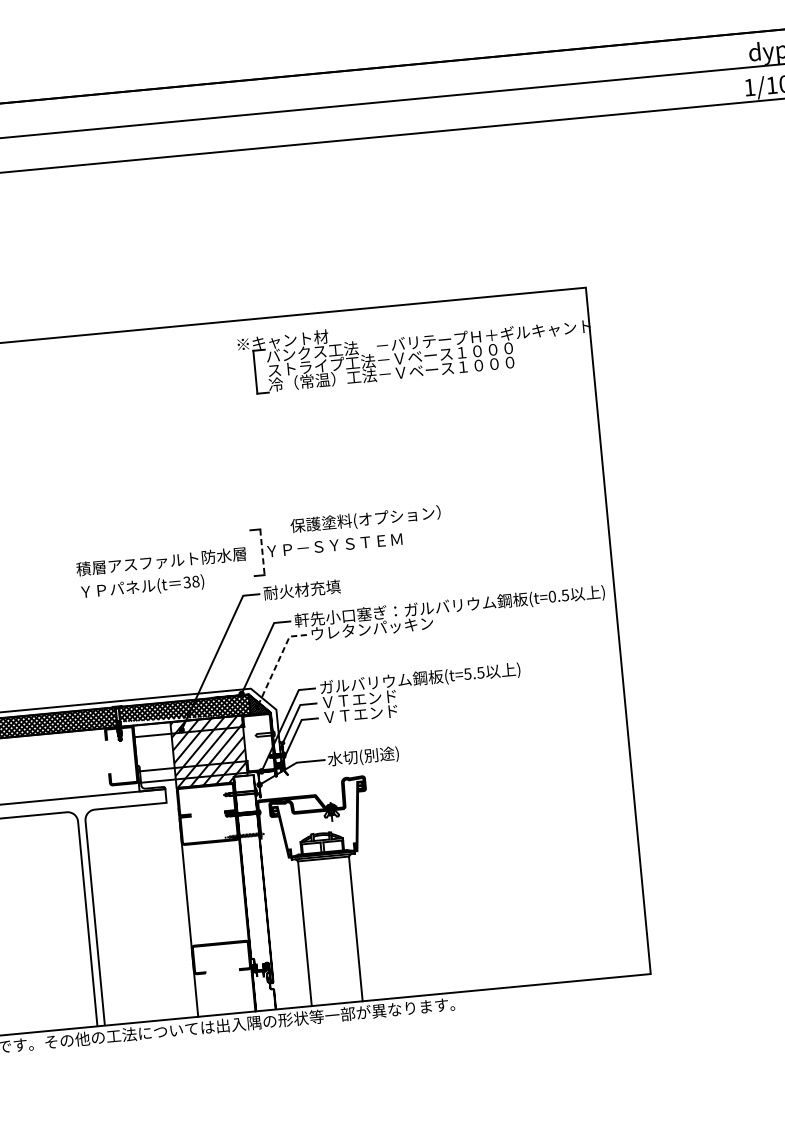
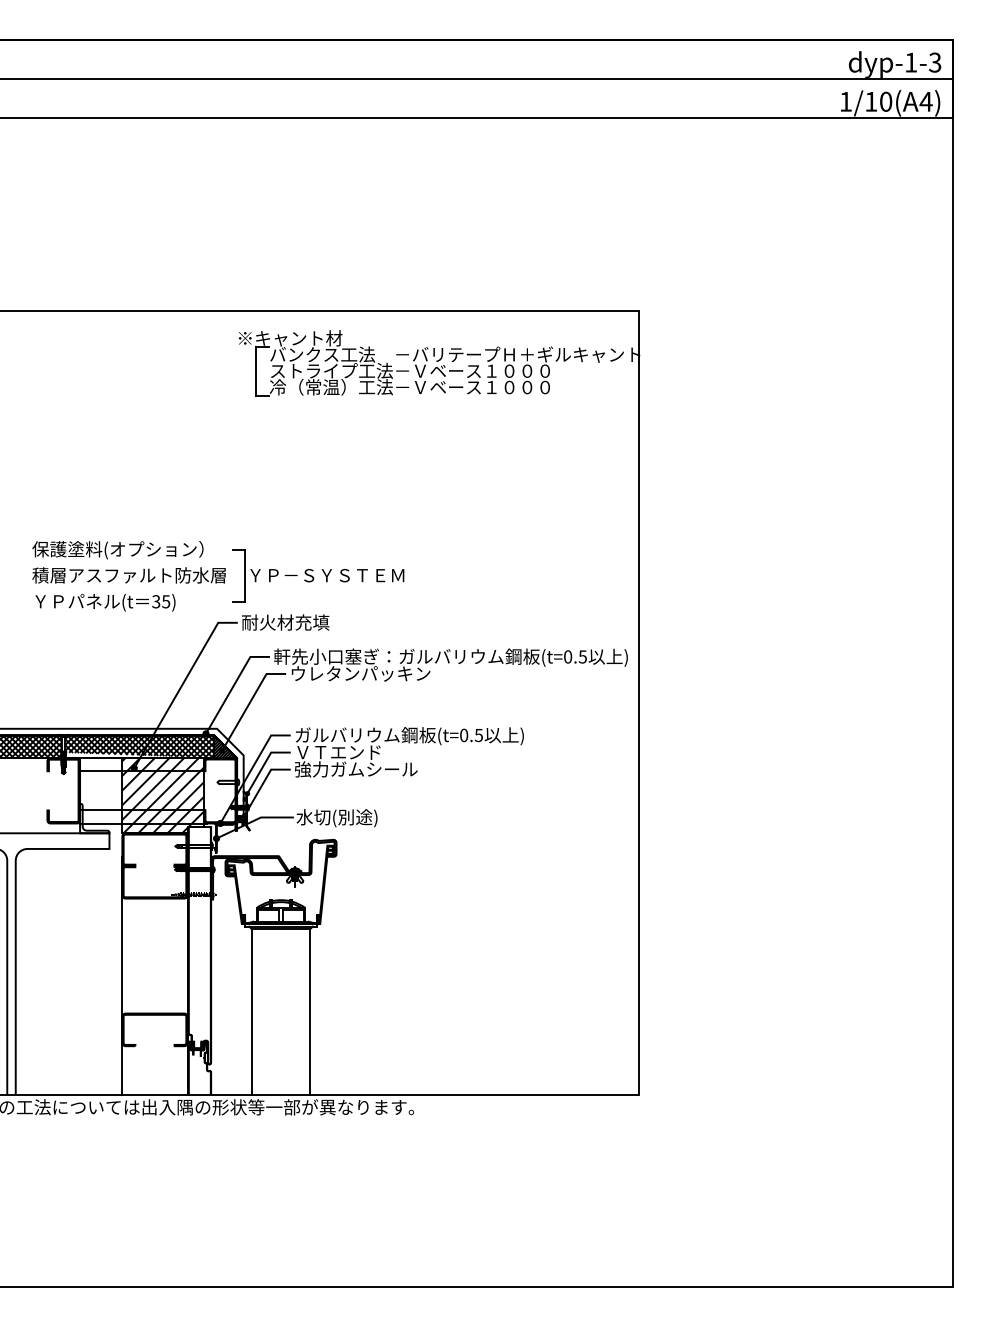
text: (365, 520) -> (117, 550), moved
line: (262, 553) -> (244, 576), dashed -> solid
text: (196, 581) -> (166, 601), 38) -> 35)
line: (277, 663) -> (249, 703), dashed -> solid
text: (467, 673) -> (463, 734), (t=5.5 -> (t=0.5
text: (376, 712) -> (356, 769), ＶＴエンド -> 強力ガムシール

